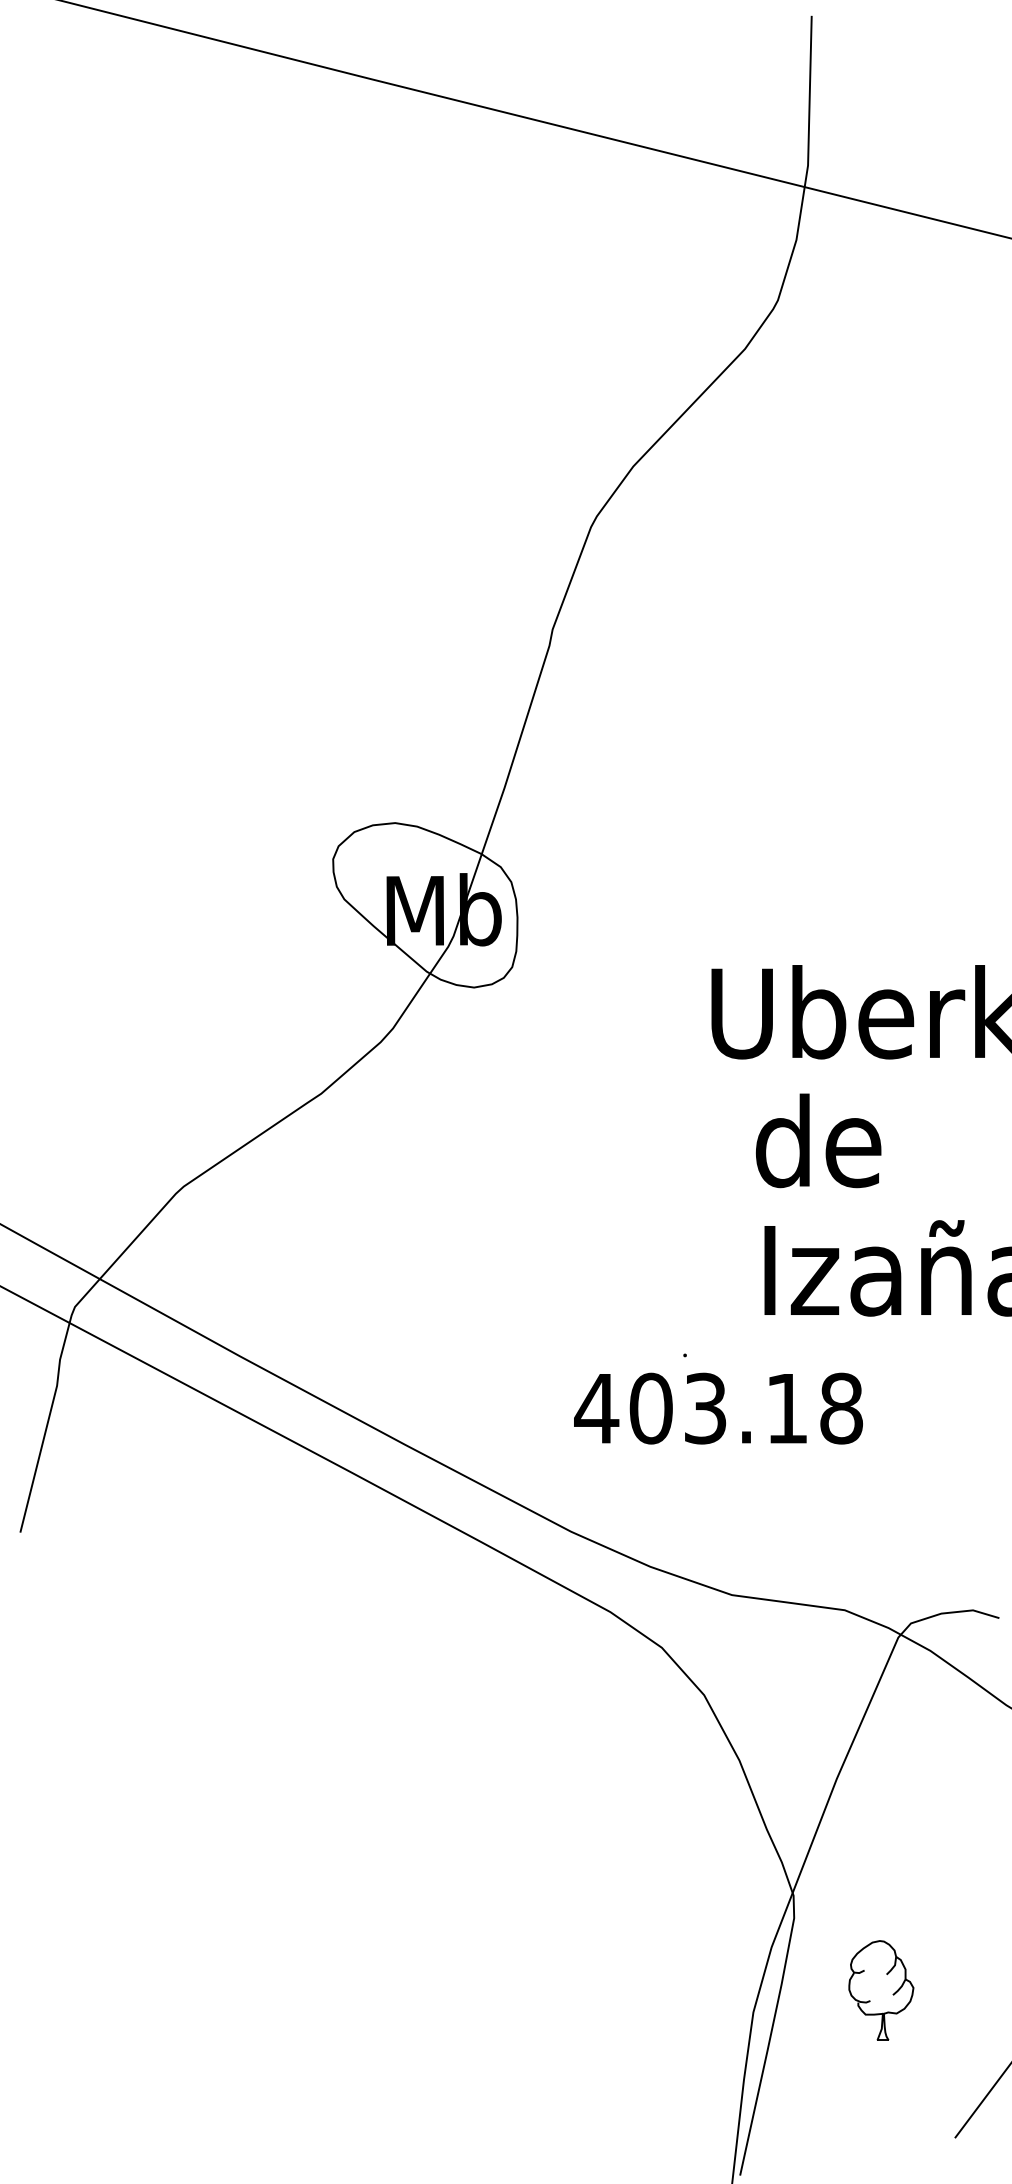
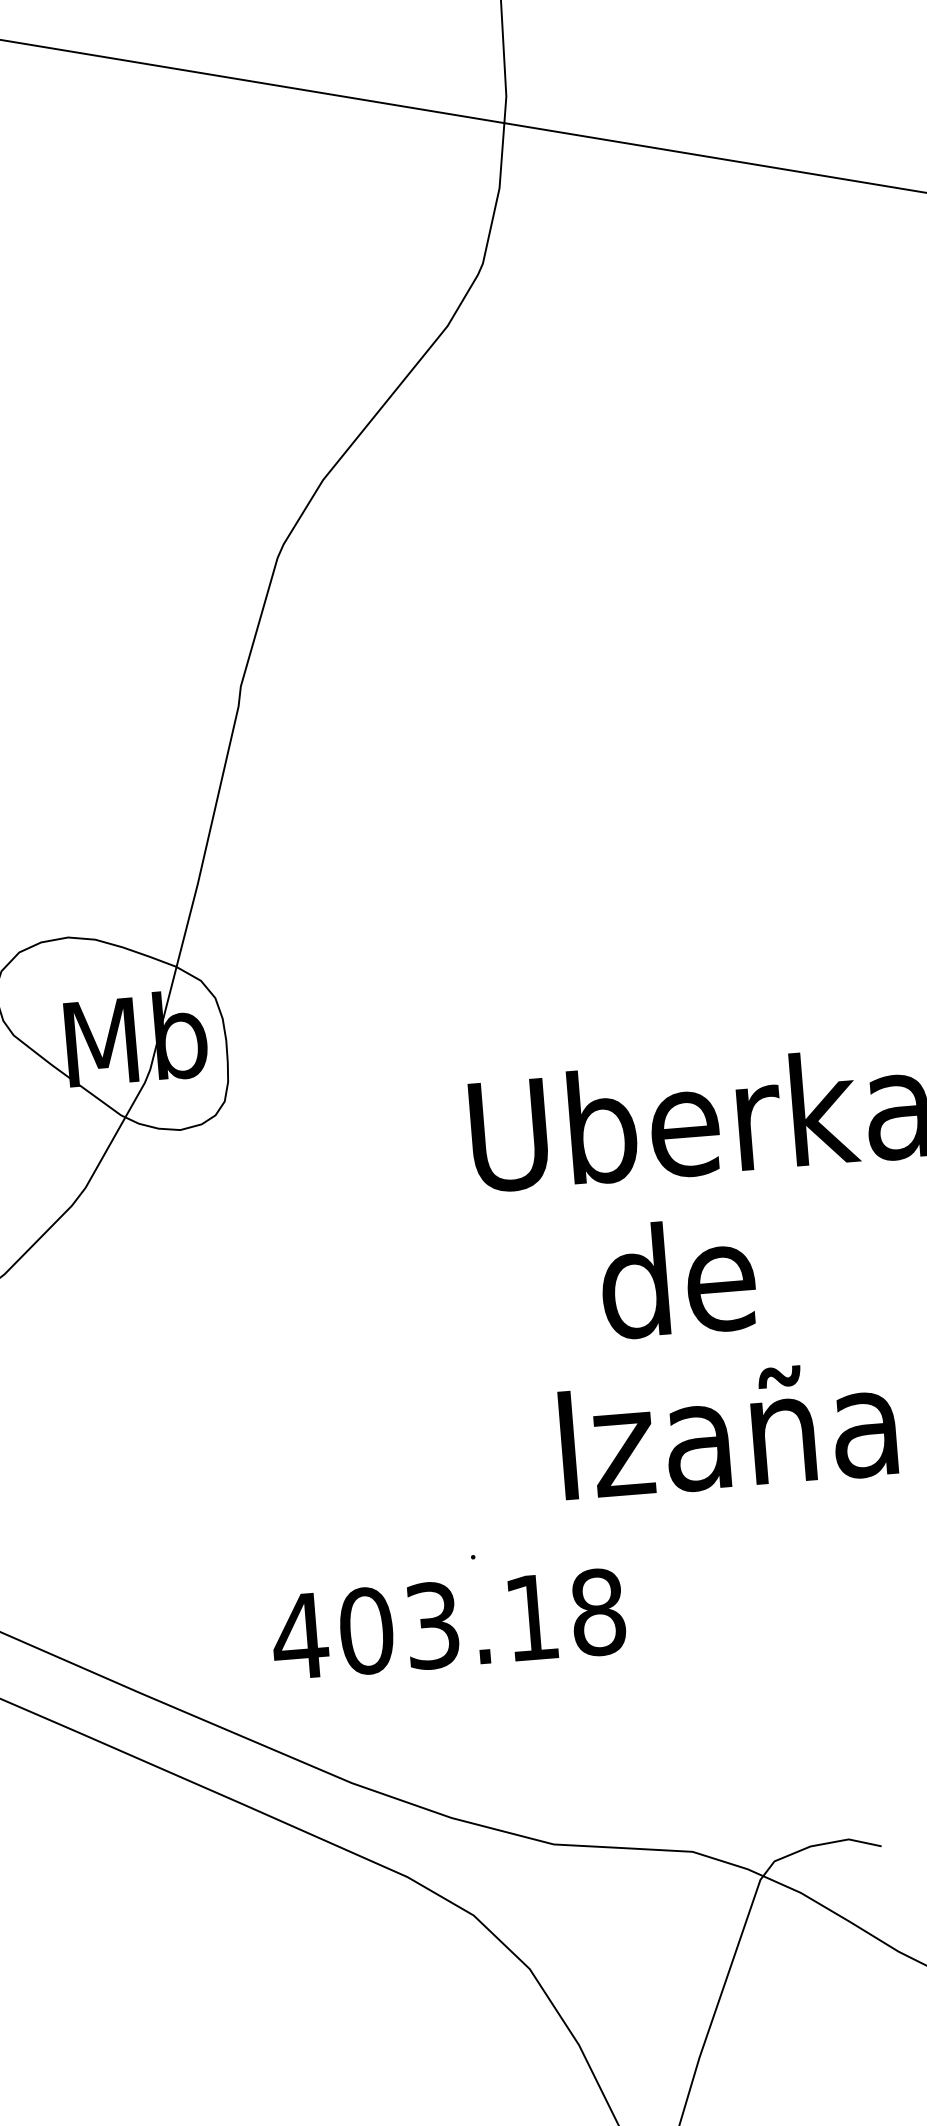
text: (818, 1140) -> (677, 1277), moved
text: (718, 1408) -> (448, 1624), moved

